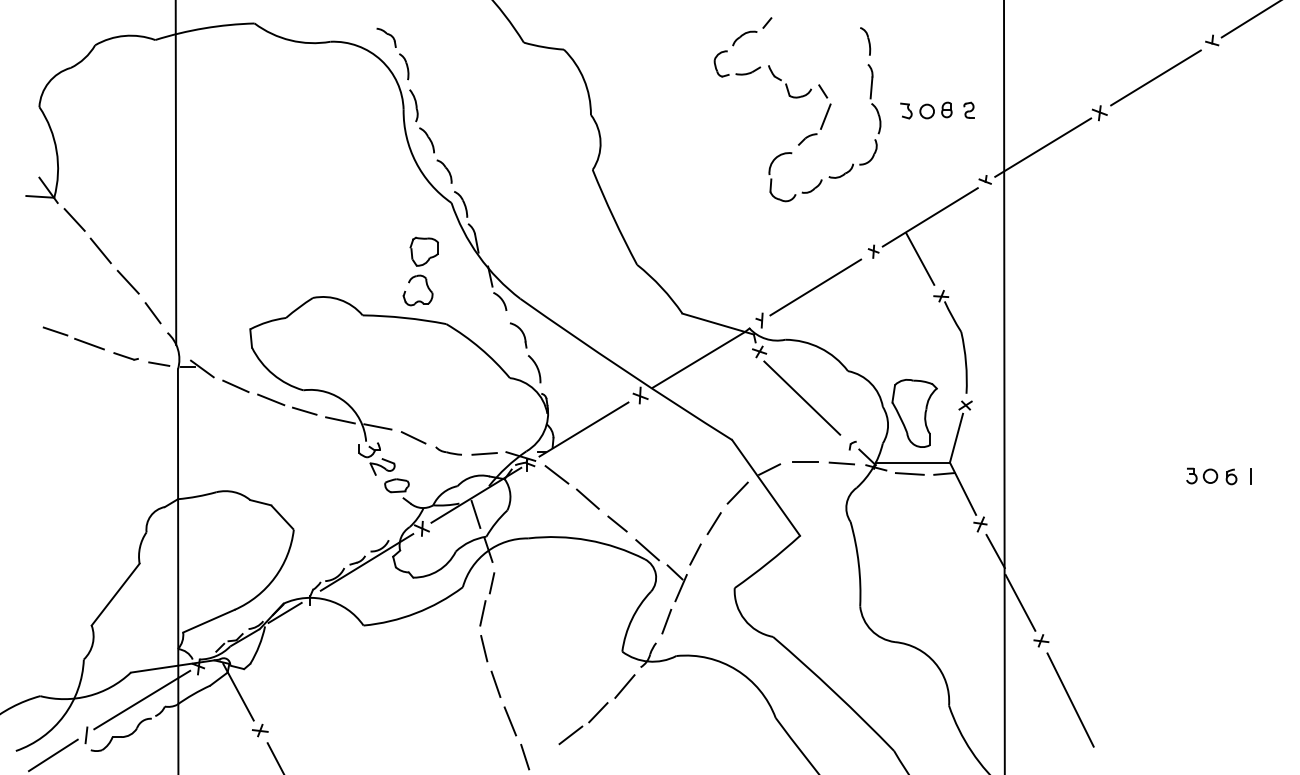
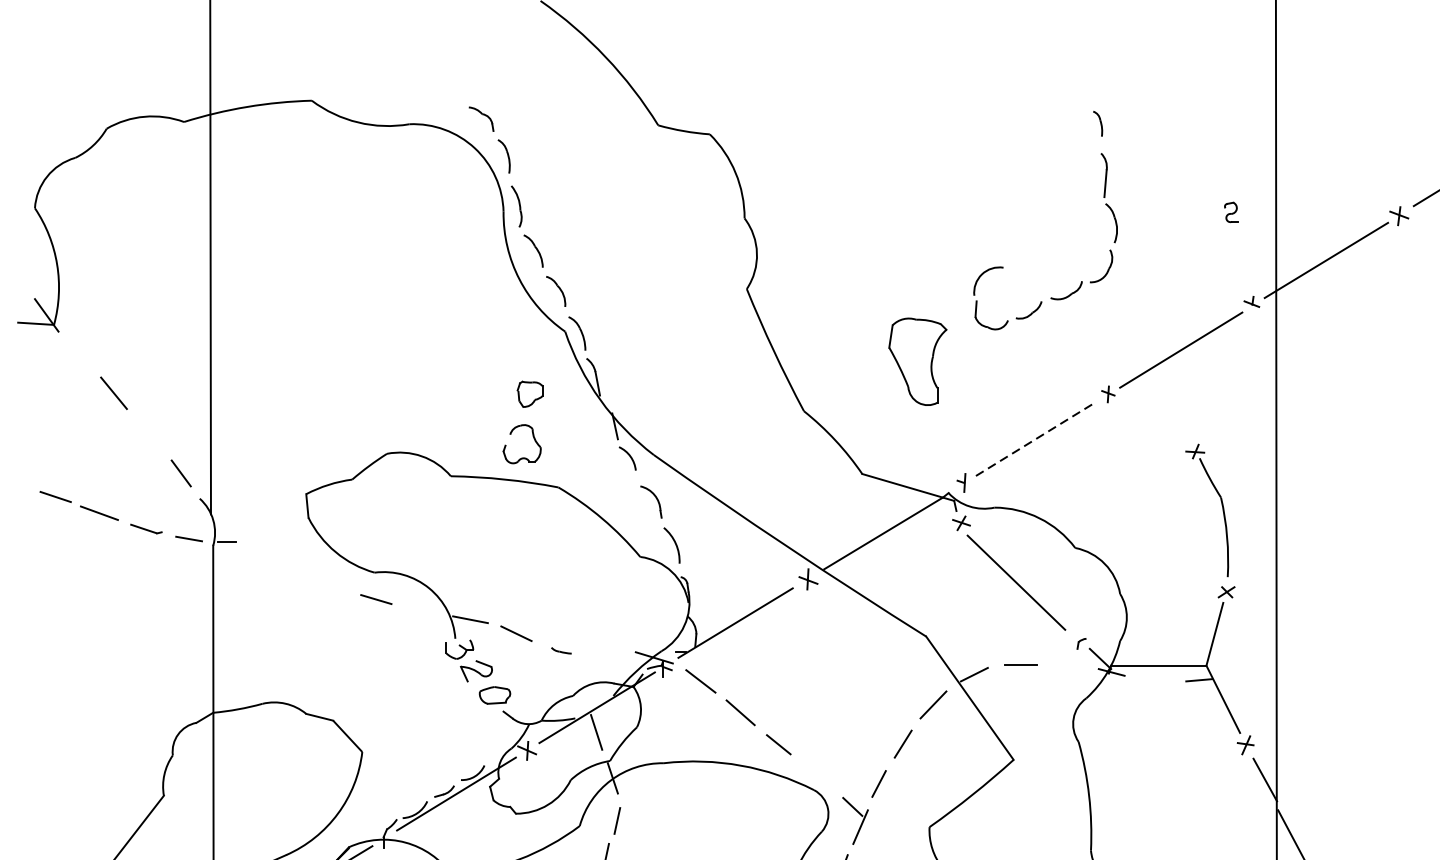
part: (865, 41) -> (1097, 123), size x0.7
part: (772, 81) -> (978, 175), removed
part: (926, 110) -> (1176, 212), removed
line: (74, 219) -> (80, 352), removed
part: (423, 251) -> (529, 394), size x0.7
line: (920, 258) -> (1168, 403), removed
line: (127, 281) -> (148, 432), removed
line: (815, 287) -> (1033, 440), solid -> dashed
line: (202, 368) -> (244, 544), removed
line: (235, 386) -> (287, 567), removed
line: (271, 399) -> (333, 584), removed
part: (914, 413) -> (917, 361), moved
line: (340, 420) -> (422, 611), removed
part: (448, 450) -> (561, 650), size x0.6
line: (484, 453) -> (607, 653), removed
line: (841, 463) -> (1066, 666), removed
line: (909, 473) -> (1154, 679), removed
line: (647, 550) -> (817, 778), removed

